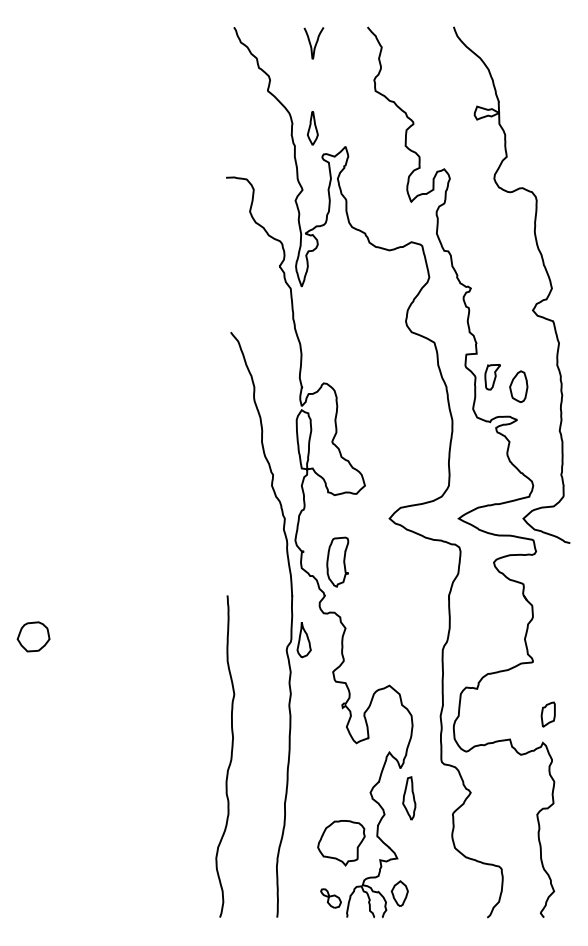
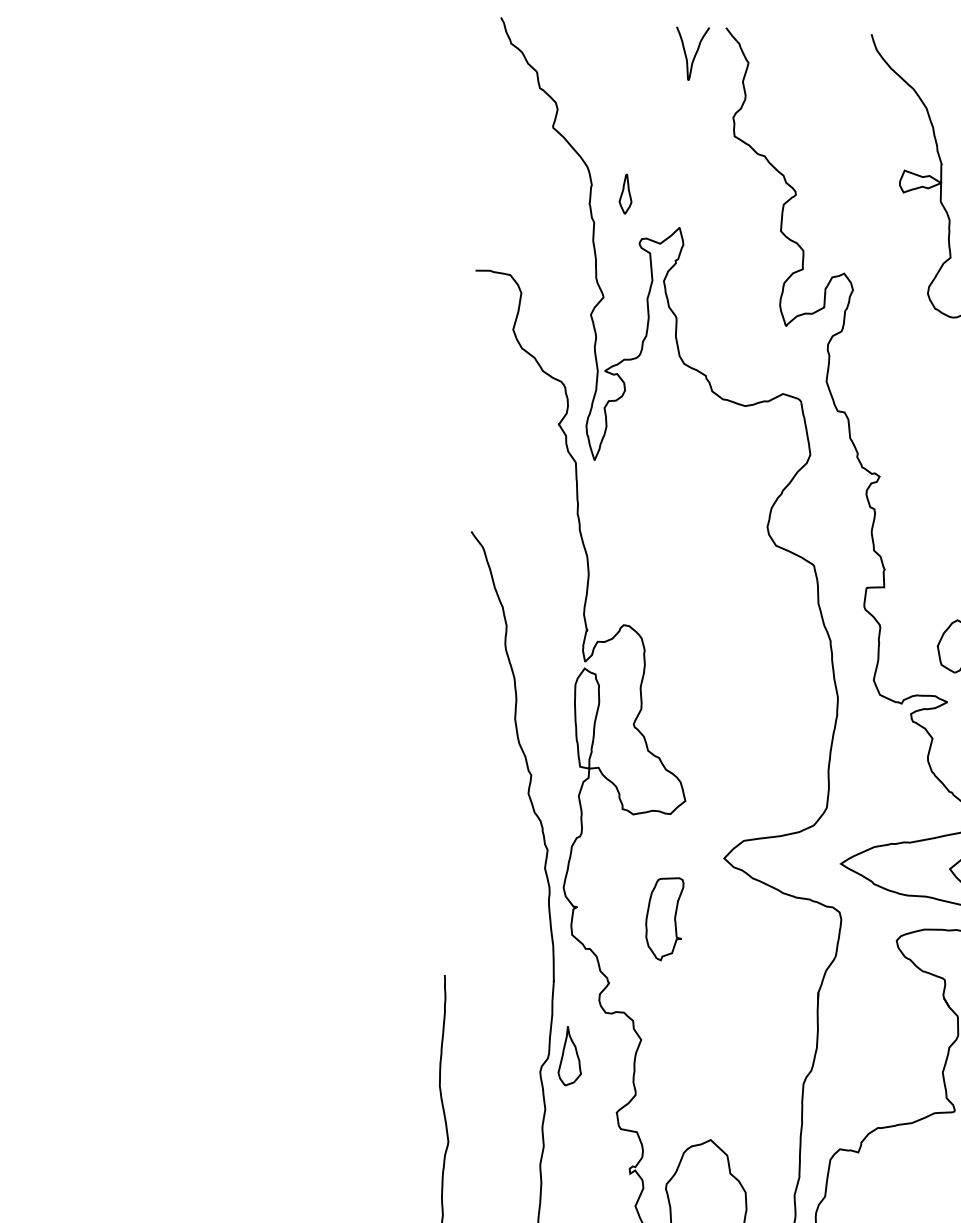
curve: (315, 43) -> (694, 54), moved
part: (312, 128) -> (625, 194), size x0.7
part: (492, 377) -> (908, 628), removed
part: (337, 561) -> (663, 917), moved
part: (33, 636) -> (114, 1028), removed

